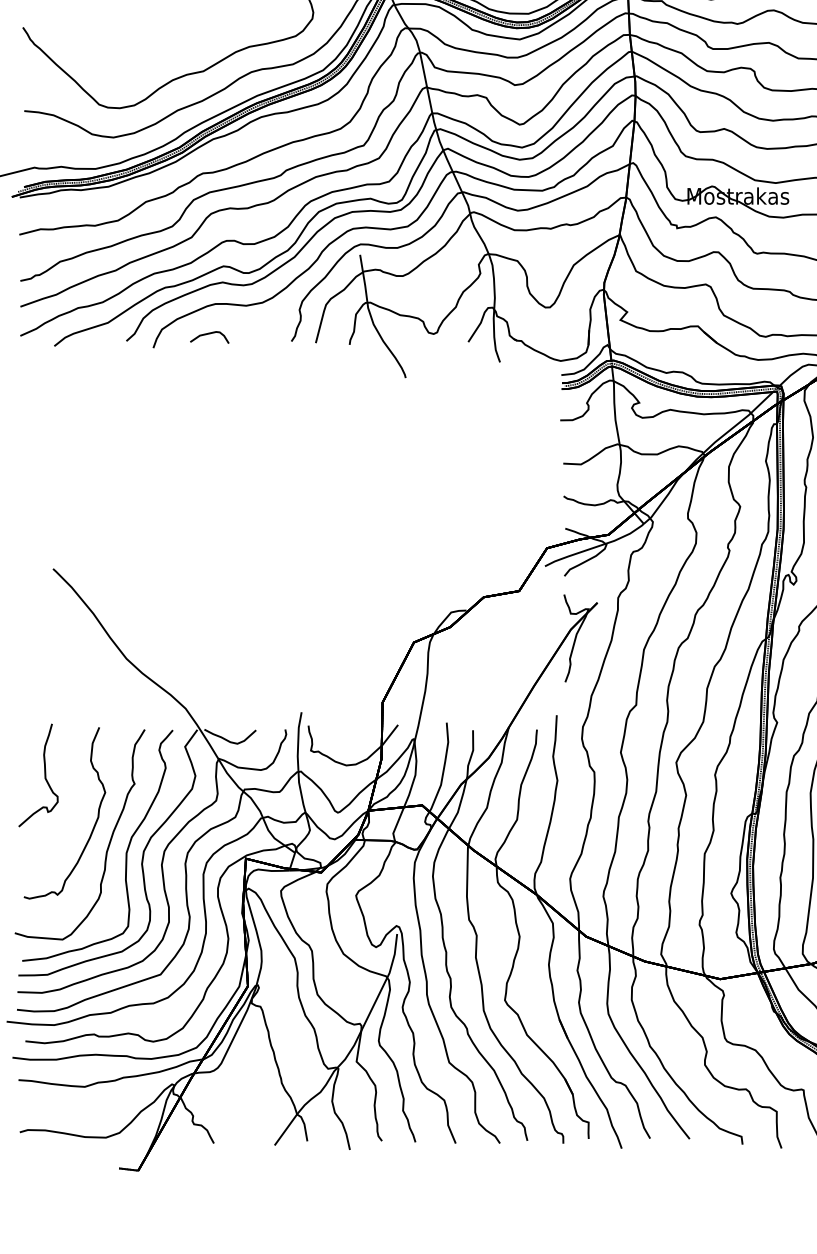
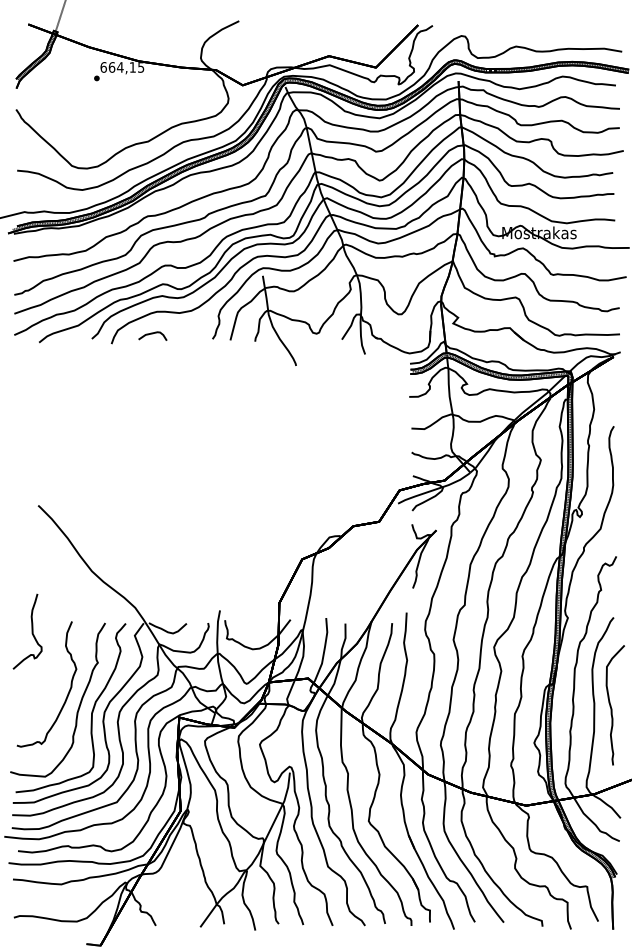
part: (38, 775) -> (27, 631), moved

